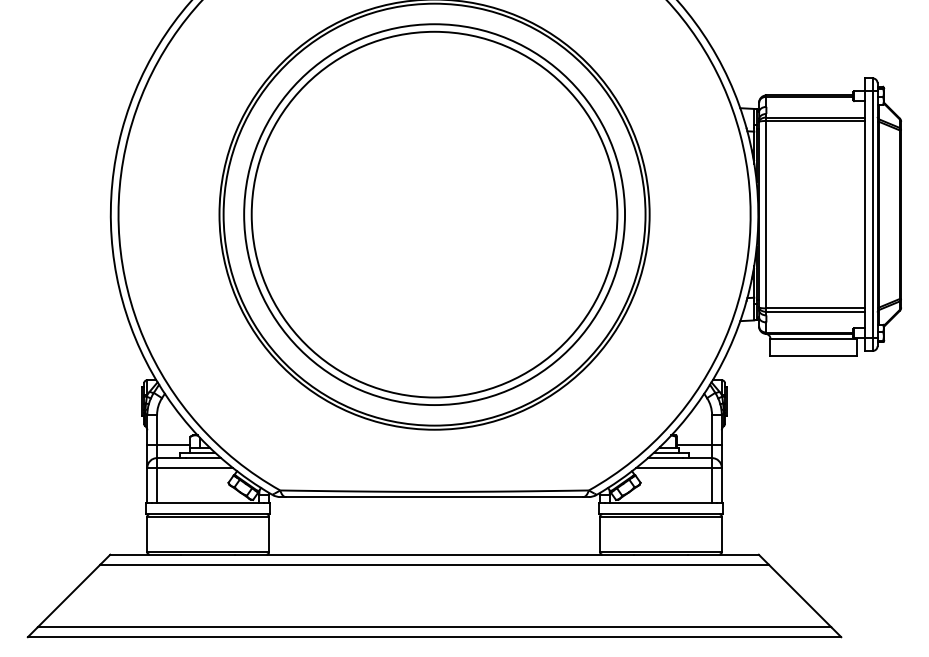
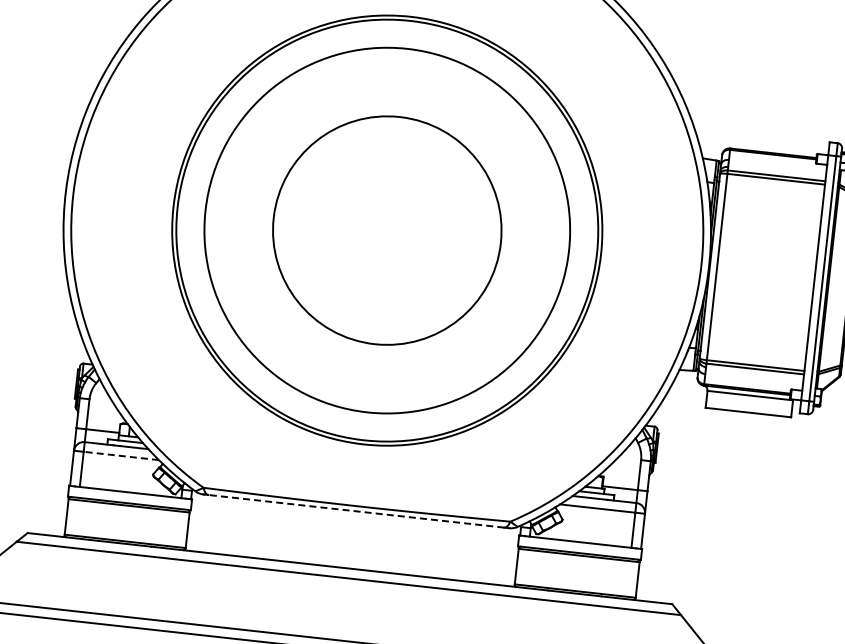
circle: (434, 214) -> (387, 230), size x0.6
line: (194, 467) -> (120, 455), solid -> dashed
line: (434, 497) -> (356, 511), solid -> dashed

